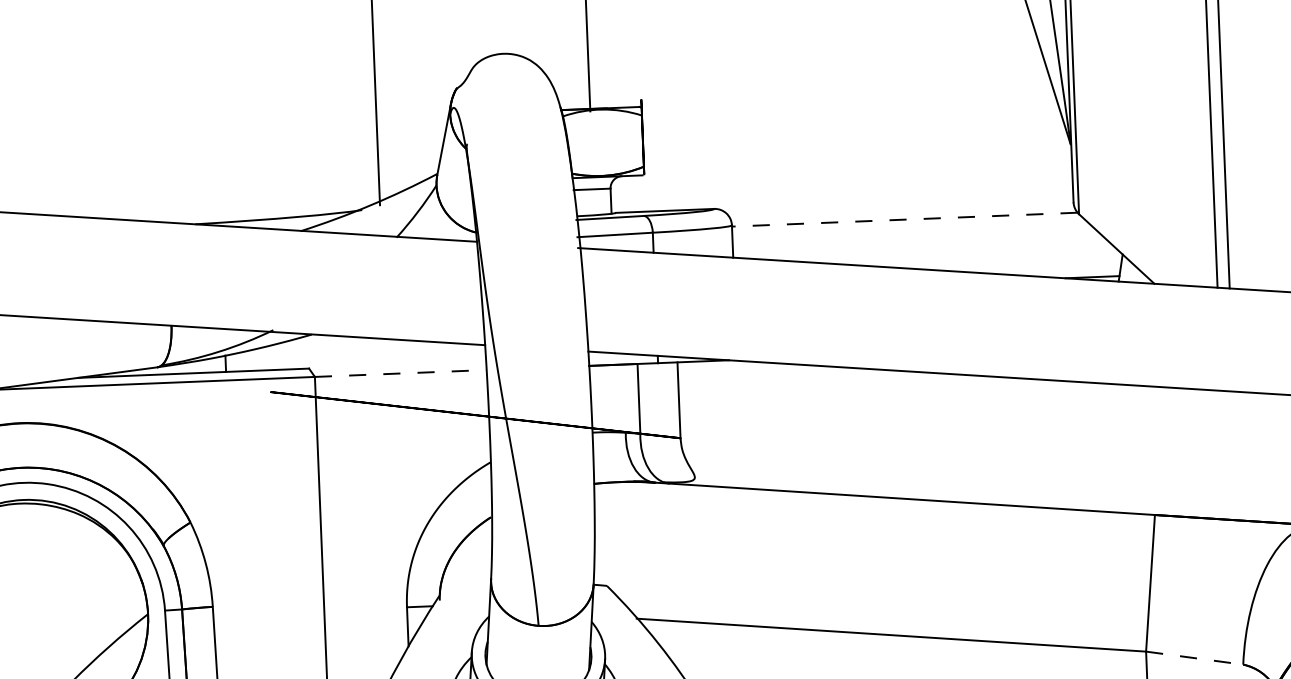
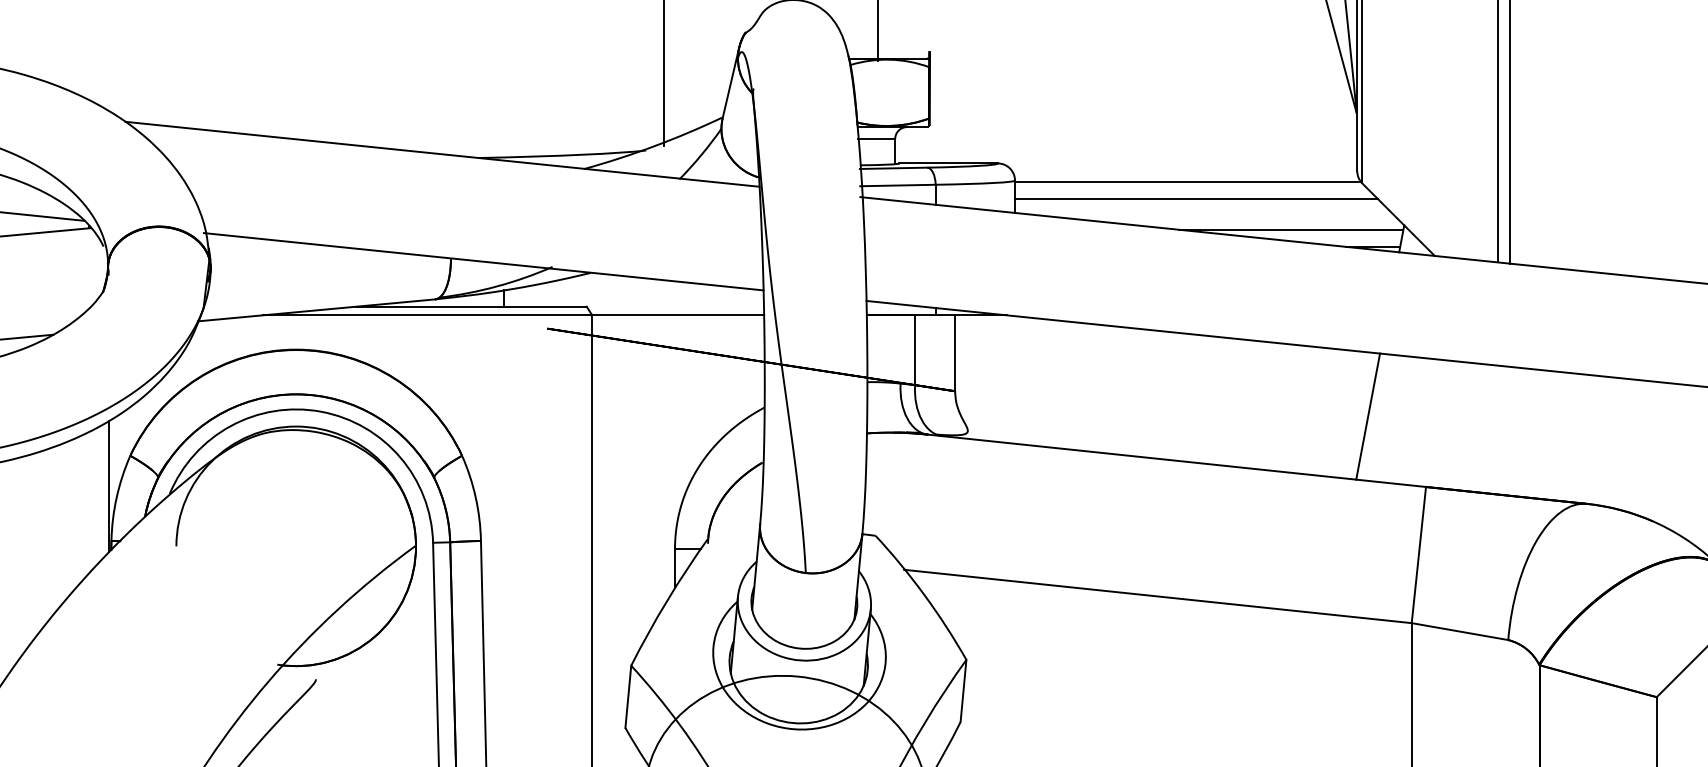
line: (904, 219) -> (1187, 181), dashed -> solid
line: (914, 235) -> (1196, 198), added
line: (1010, 263) -> (1291, 229), added
line: (401, 373) -> (678, 315), dashed -> solid
line: (1094, 446) -> (1368, 416), added
line: (1195, 658) -> (1460, 631), dashed -> solid

